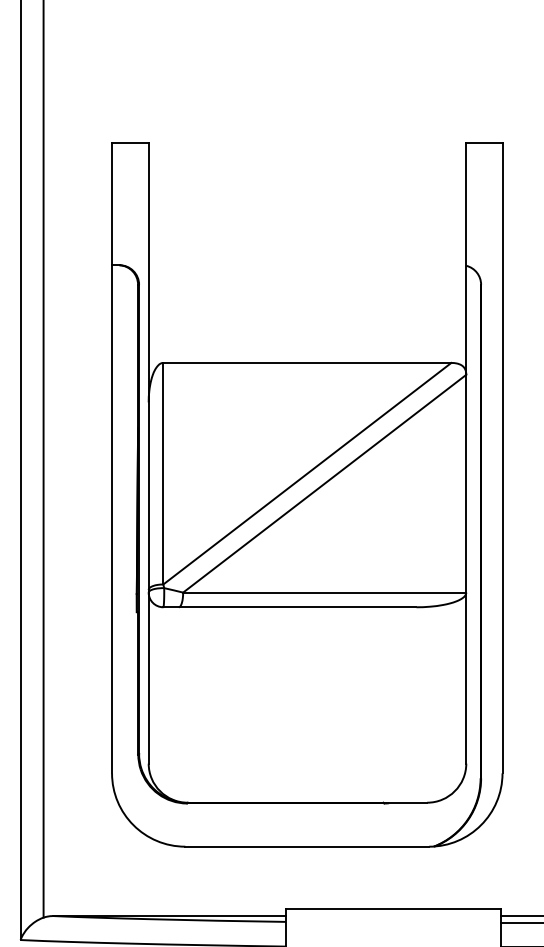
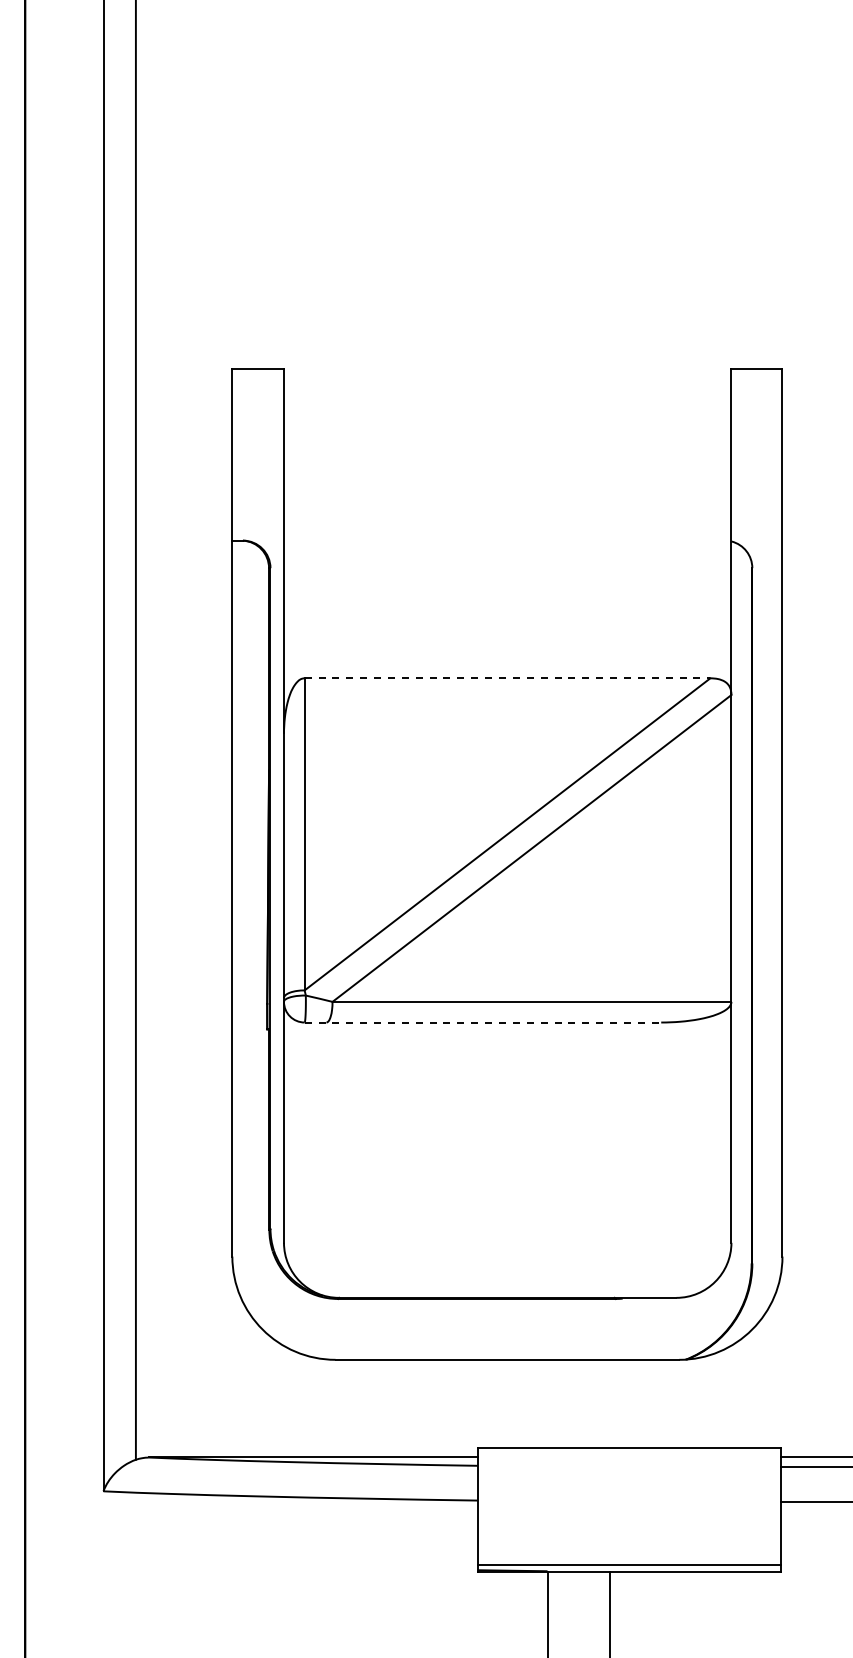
line: (307, 363) -> (507, 678), solid -> dashed
line: (290, 607) -> (483, 1022), solid -> dashed

